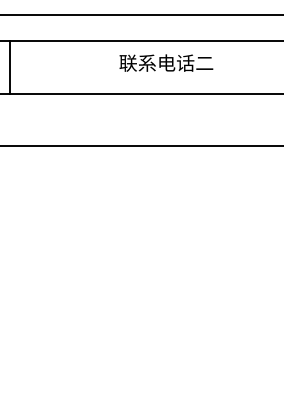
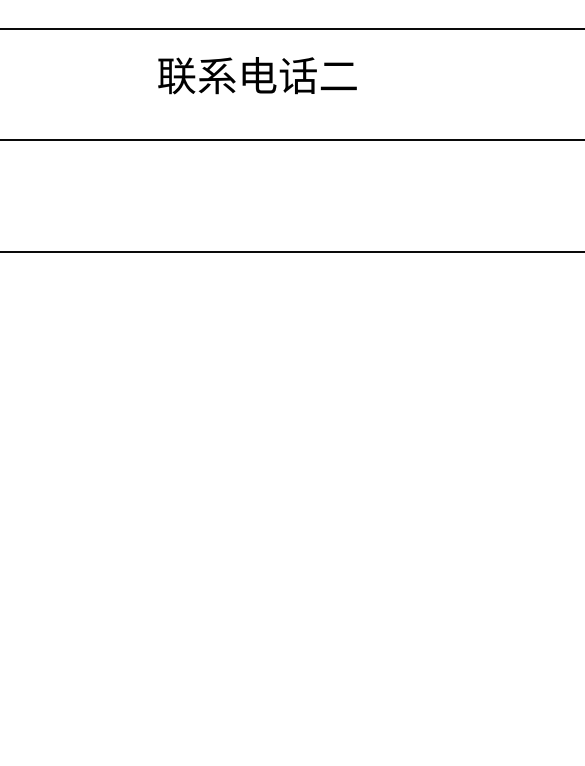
text: (166, 62) -> (257, 74), moved
line: (10, 67) -> (33, 84), removed

